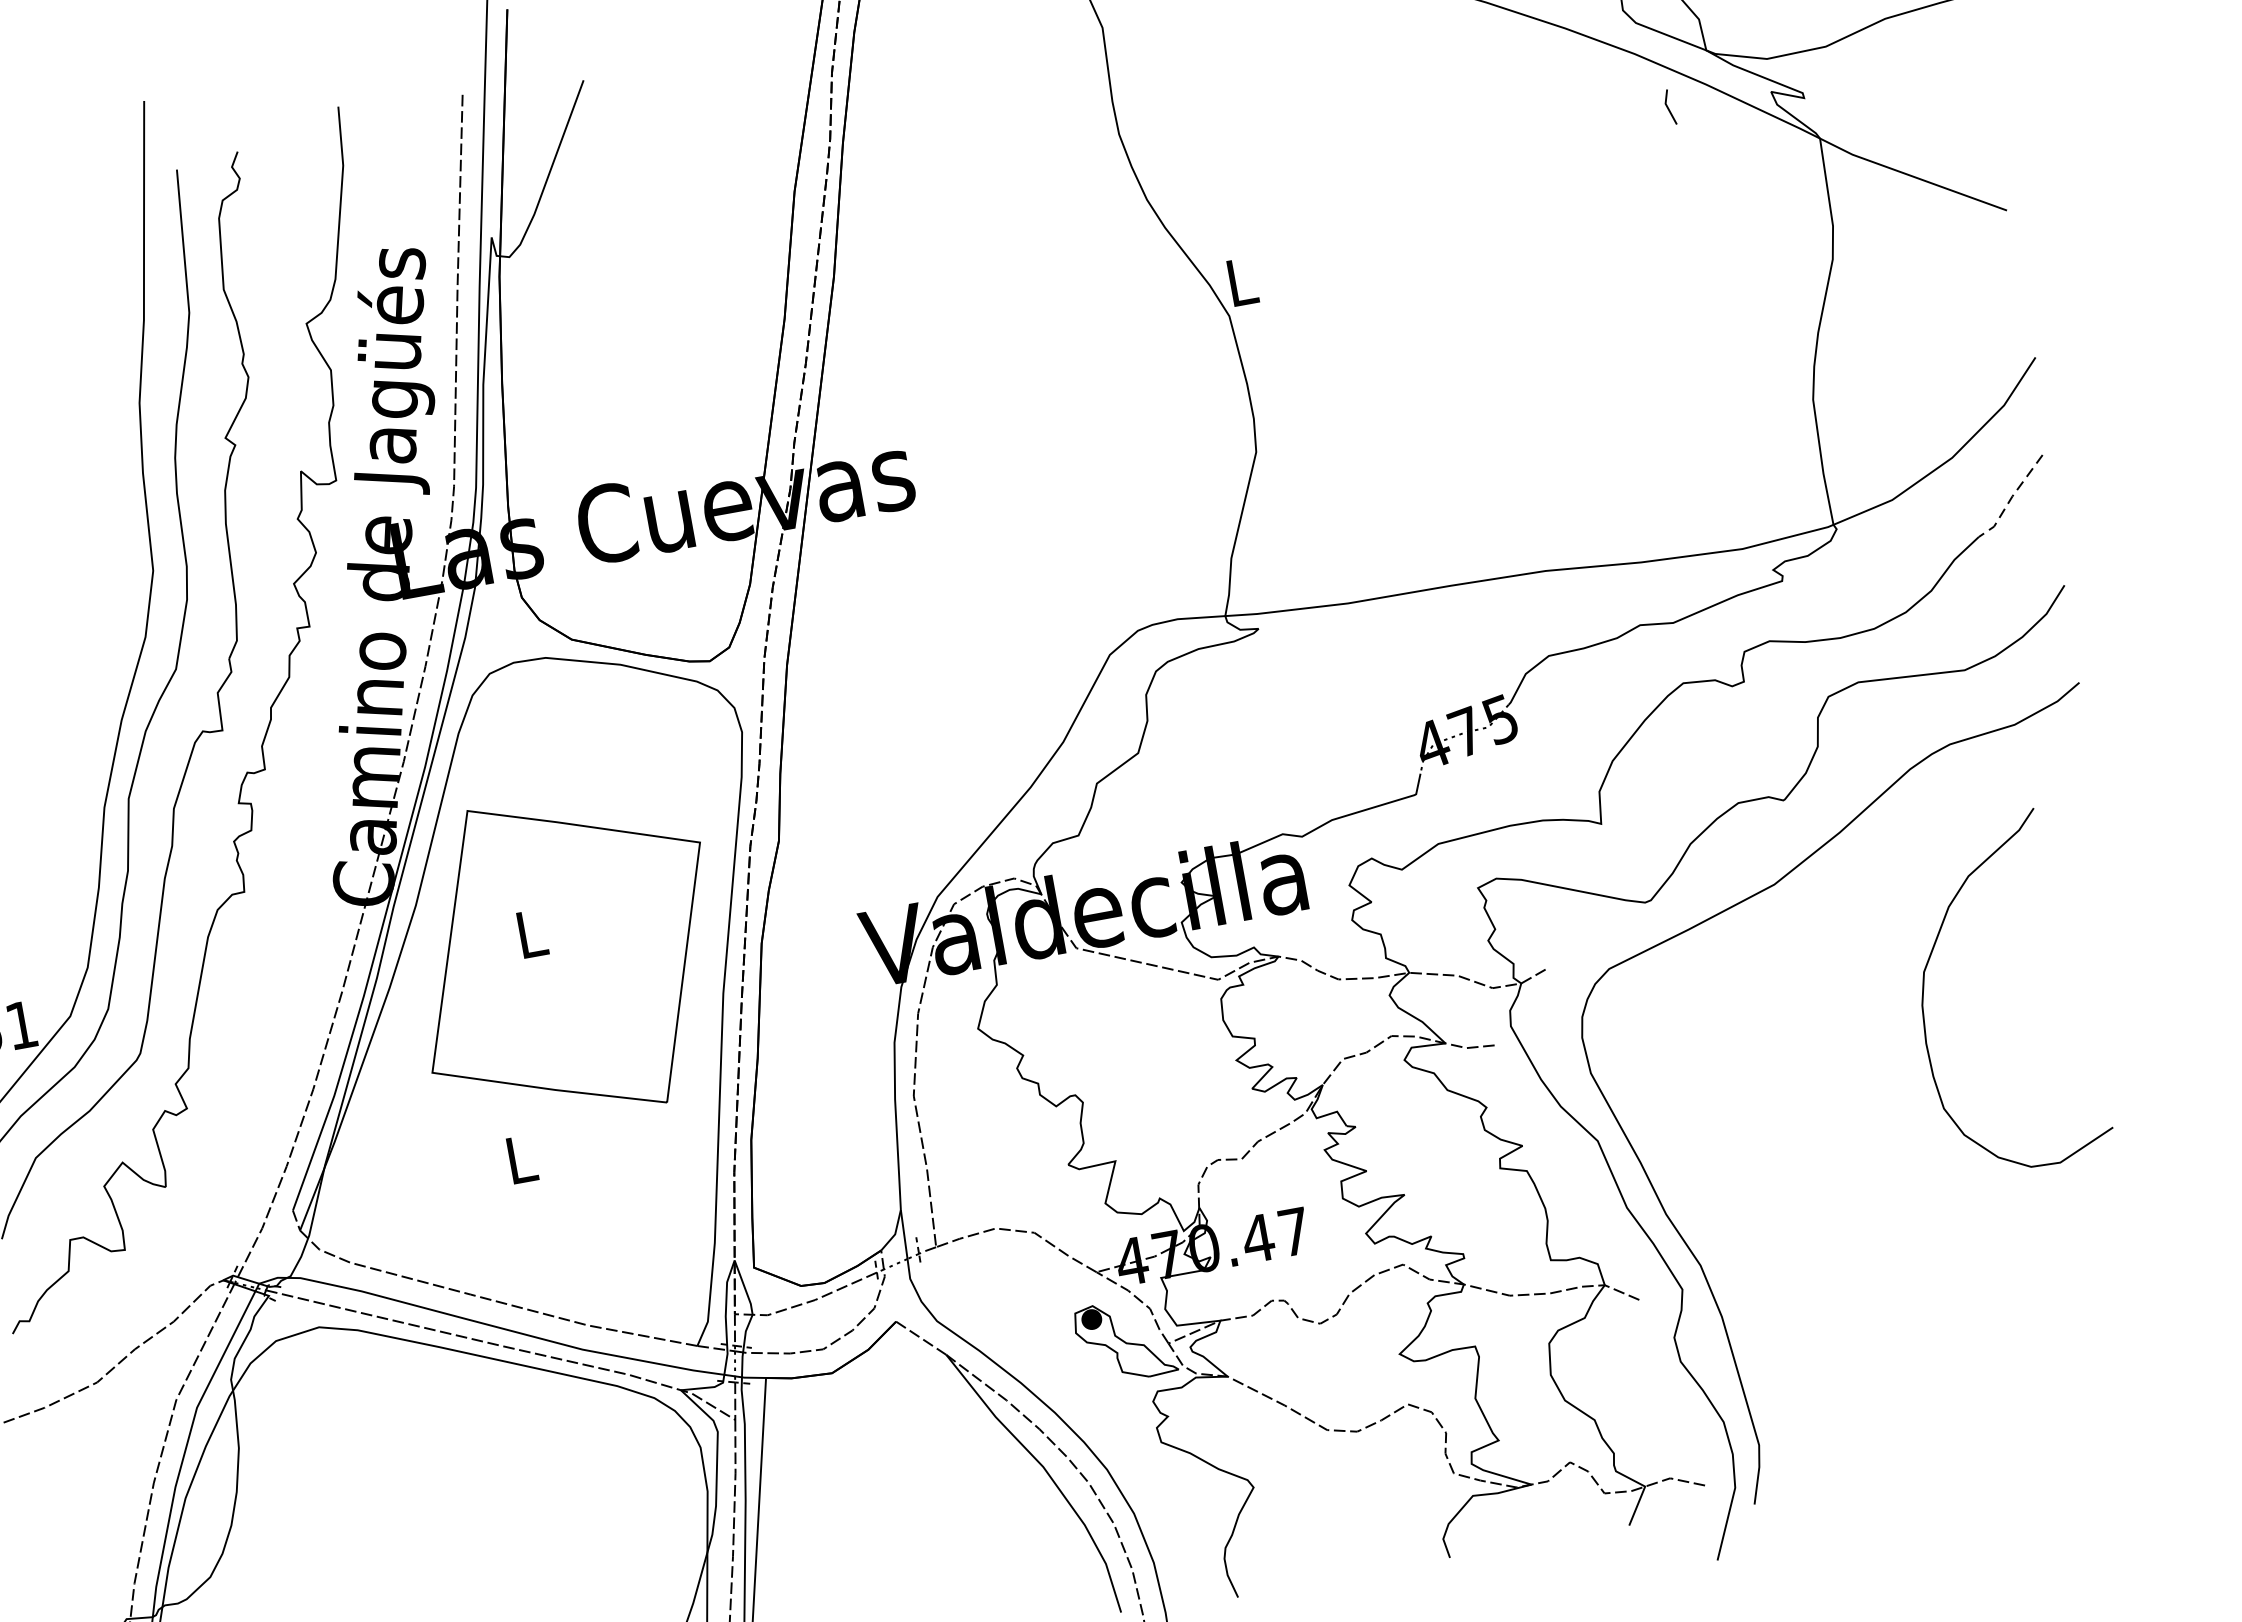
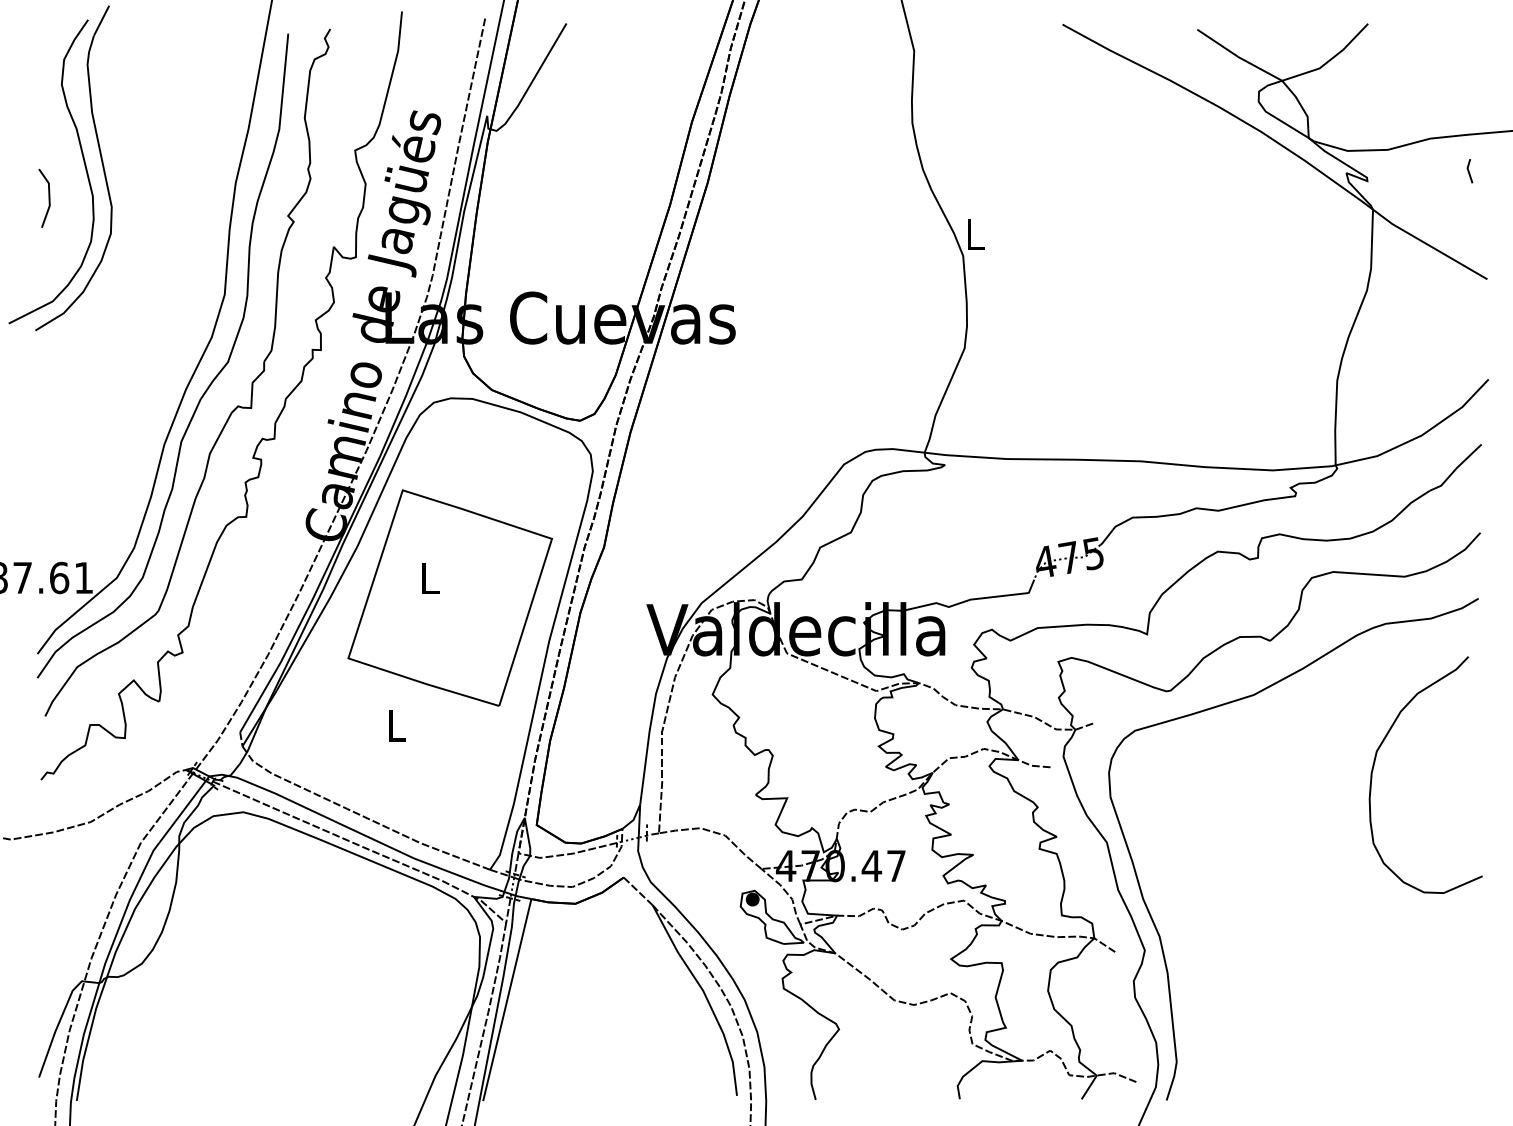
line: (1669, 107) -> (1469, 171), moved
line: (2012, 497) -> (1456, 468), dashed -> solid
curve: (1925, 988) -> (1375, 762), moved

